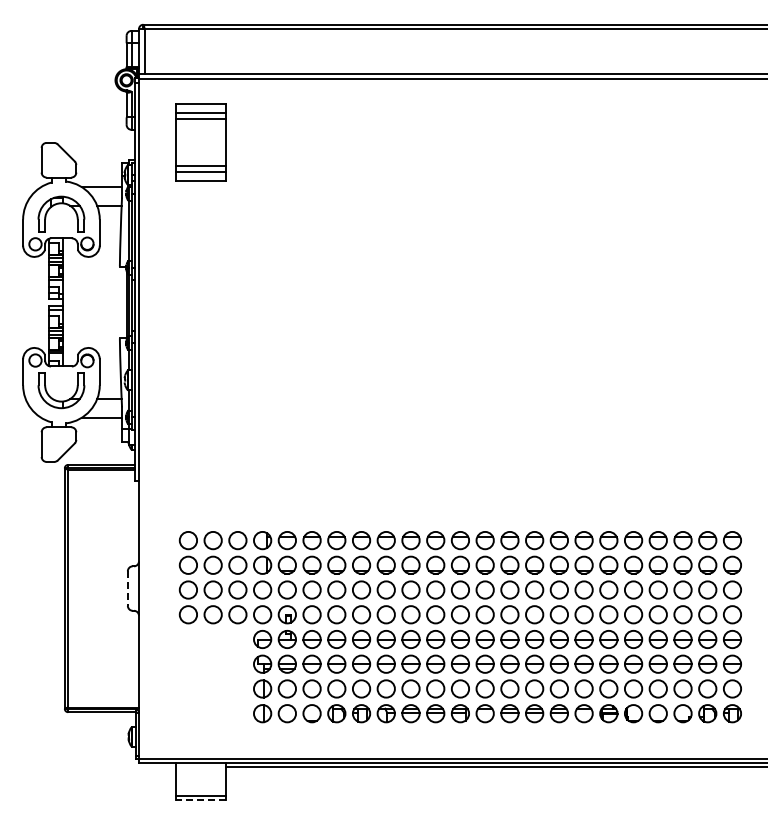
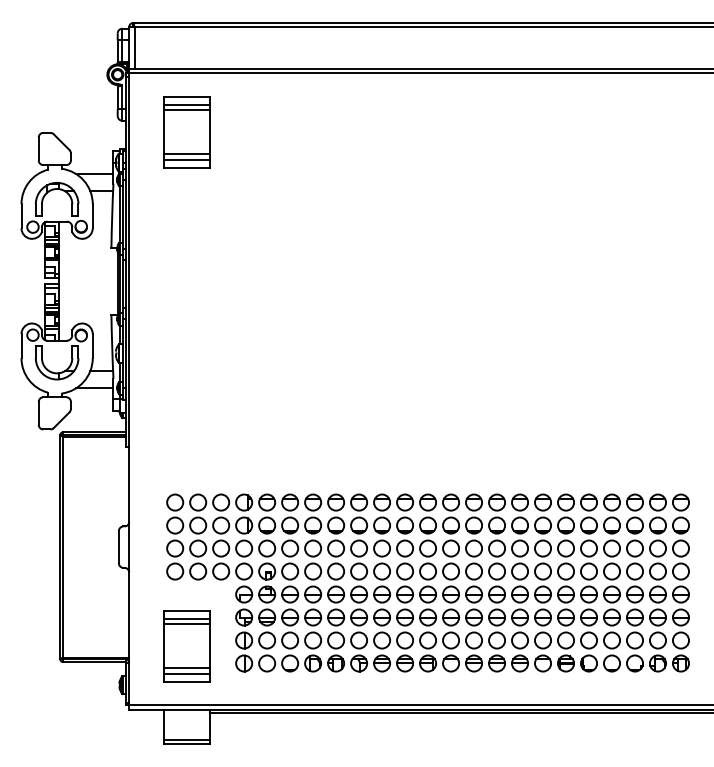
line: (127, 589) -> (118, 548), dashed -> solid
part: (200, 695) -> (186, 646), added
line: (200, 800) -> (186, 744), dashed -> solid

